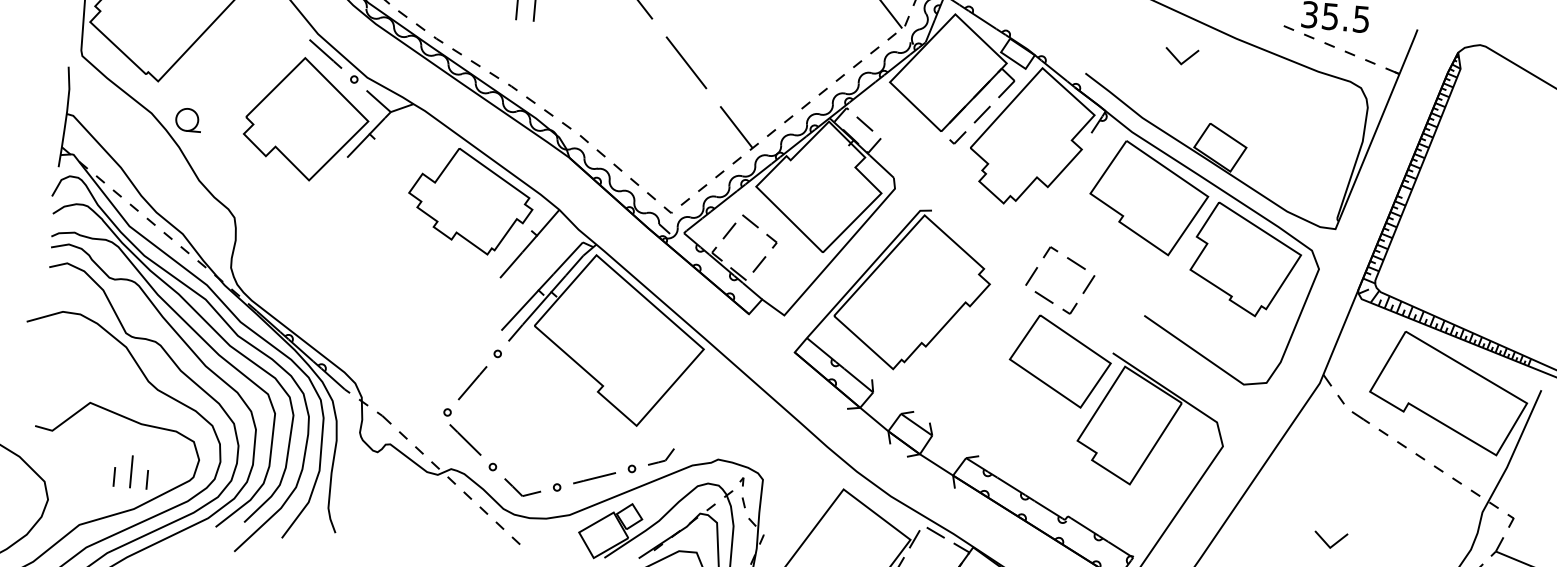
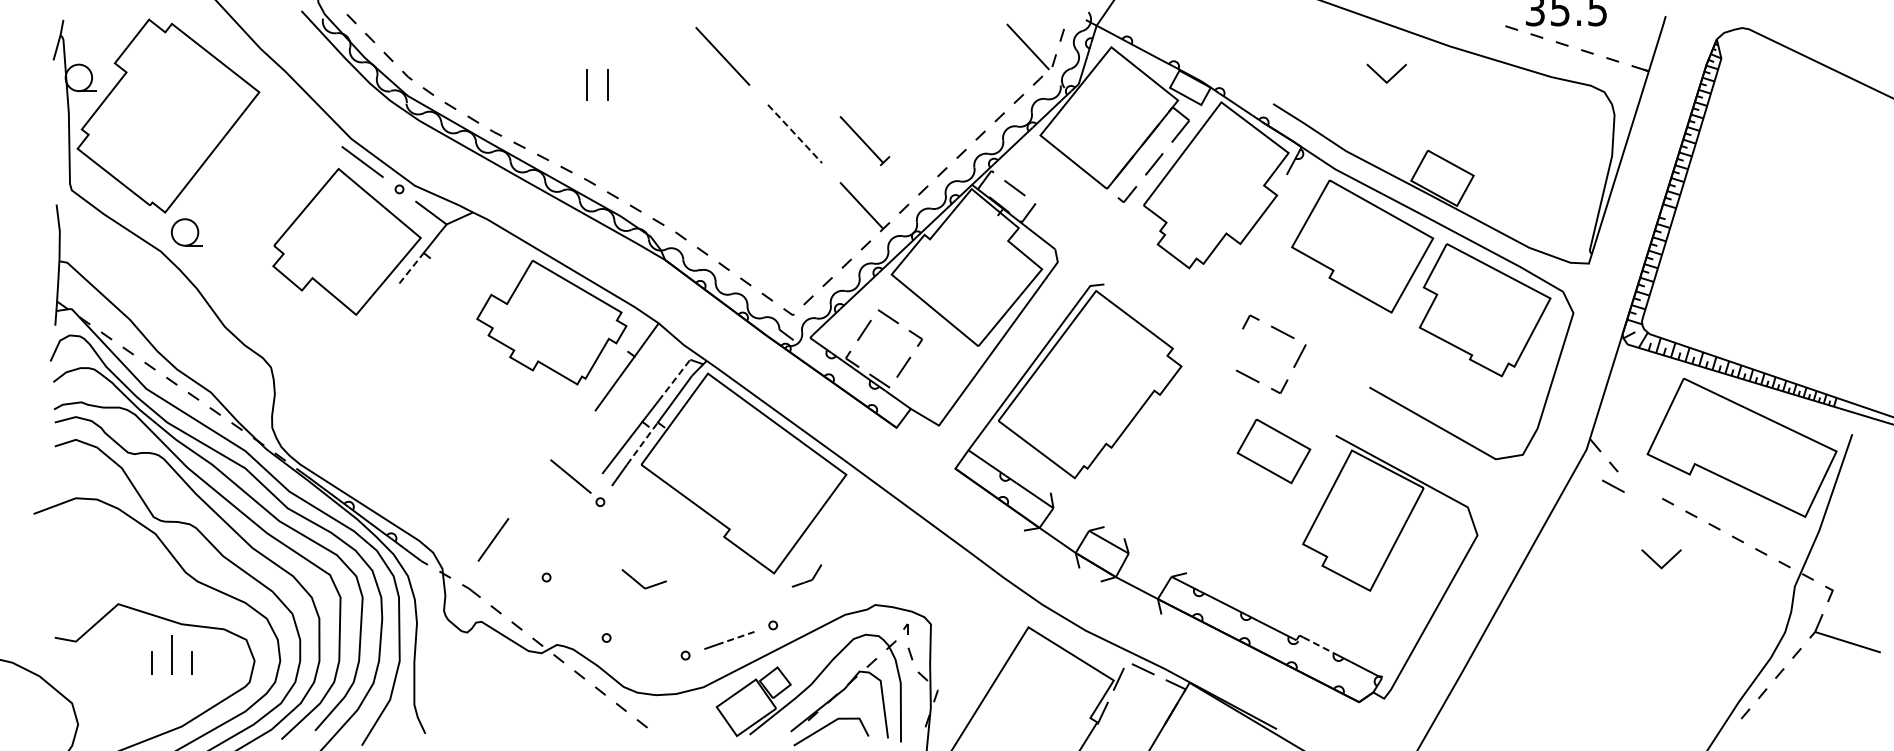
line: (686, 62) -> (795, 133), solid -> dashed
part: (743, 74) -> (864, 141), added
part: (188, 120) -> (186, 232), moved
line: (358, 146) -> (411, 268), solid -> dashed
line: (568, 258) -> (674, 380), solid -> dashed
line: (1031, 276) -> (1230, 352), removed
line: (537, 308) -> (642, 443), solid -> dashed
part: (1059, 361) -> (1273, 451), size x0.6
line: (472, 382) -> (493, 539), moved
line: (1361, 417) -> (1613, 485), moved
line: (465, 439) -> (570, 476), moved
part: (660, 456) -> (806, 575), moved
part: (131, 471) -> (171, 654), moved
line: (599, 477) -> (735, 638), solid -> dashed
part: (521, 488) -> (643, 579), moved
line: (1085, 527) -> (1321, 646), solid -> dashed
part: (1330, 540) -> (1661, 559), moved

